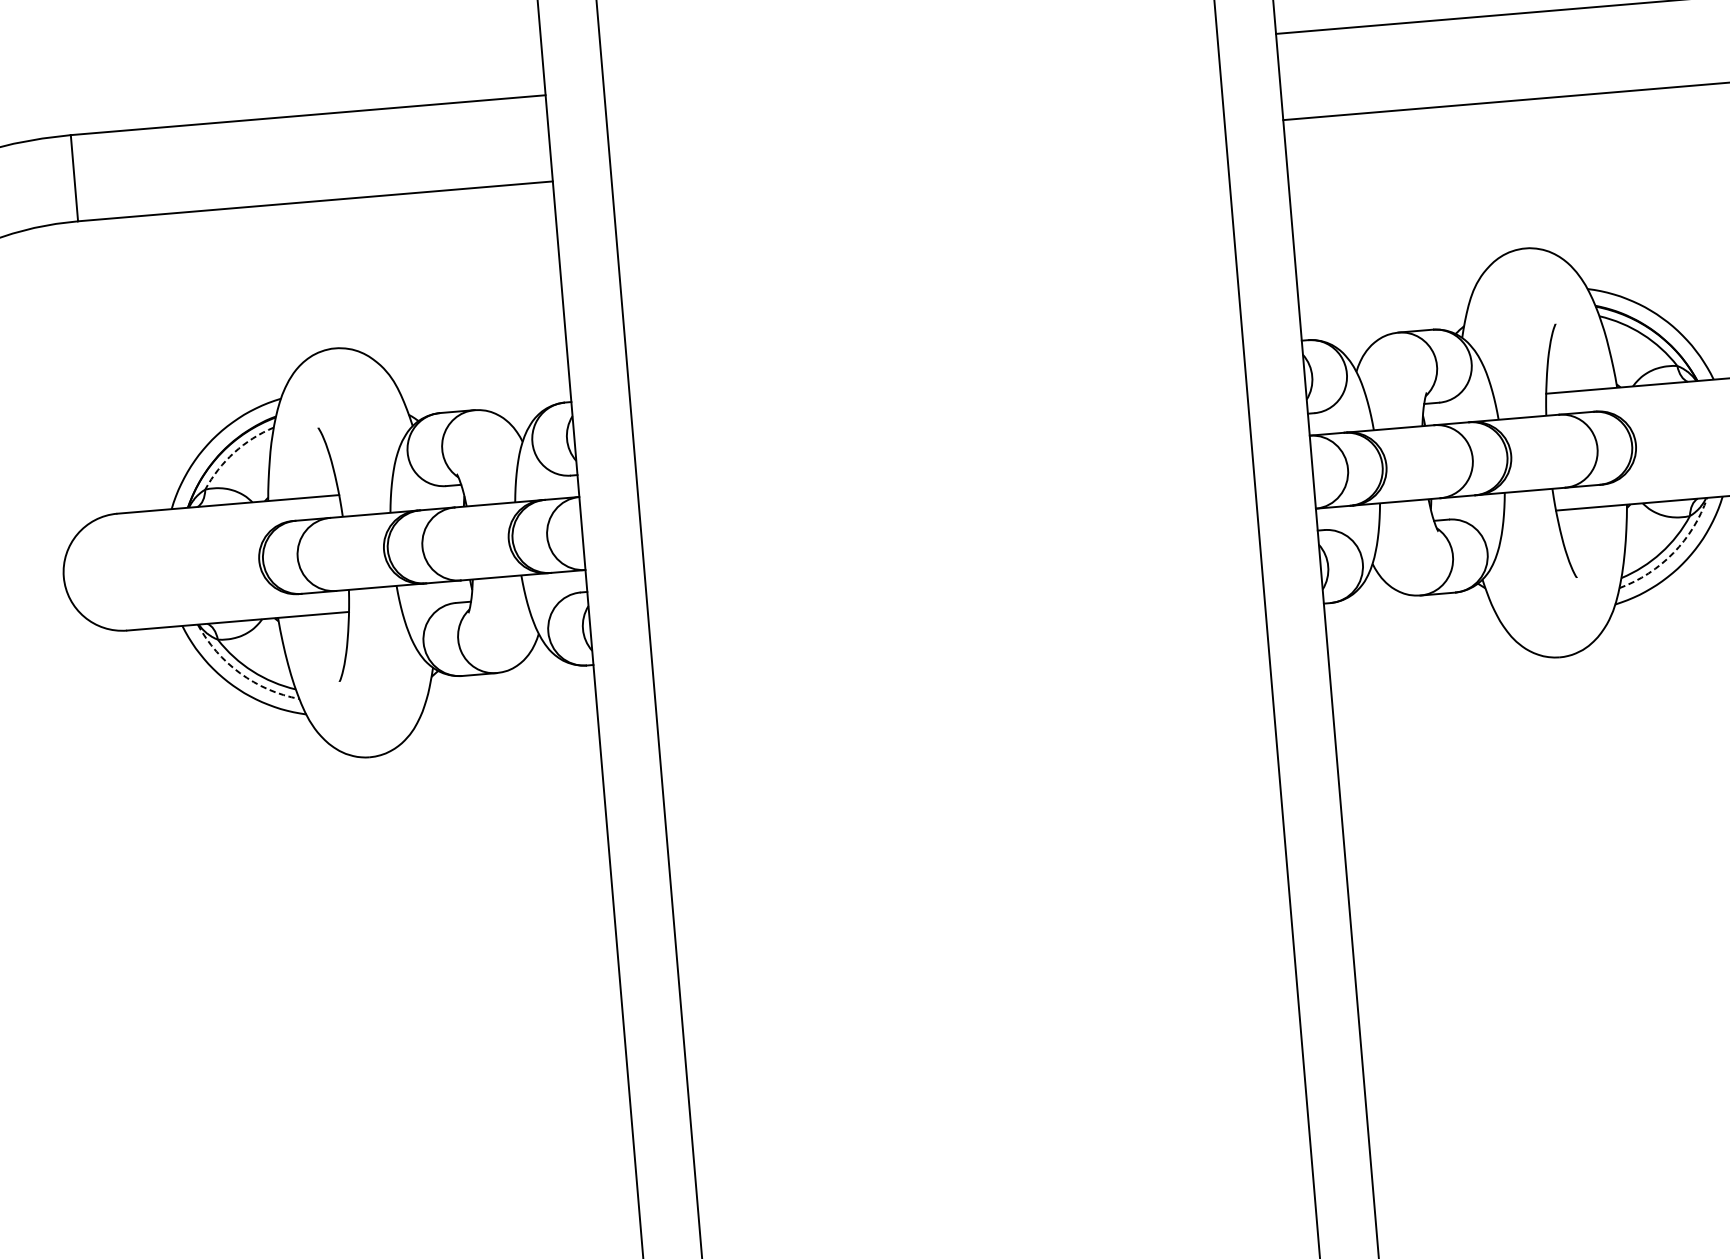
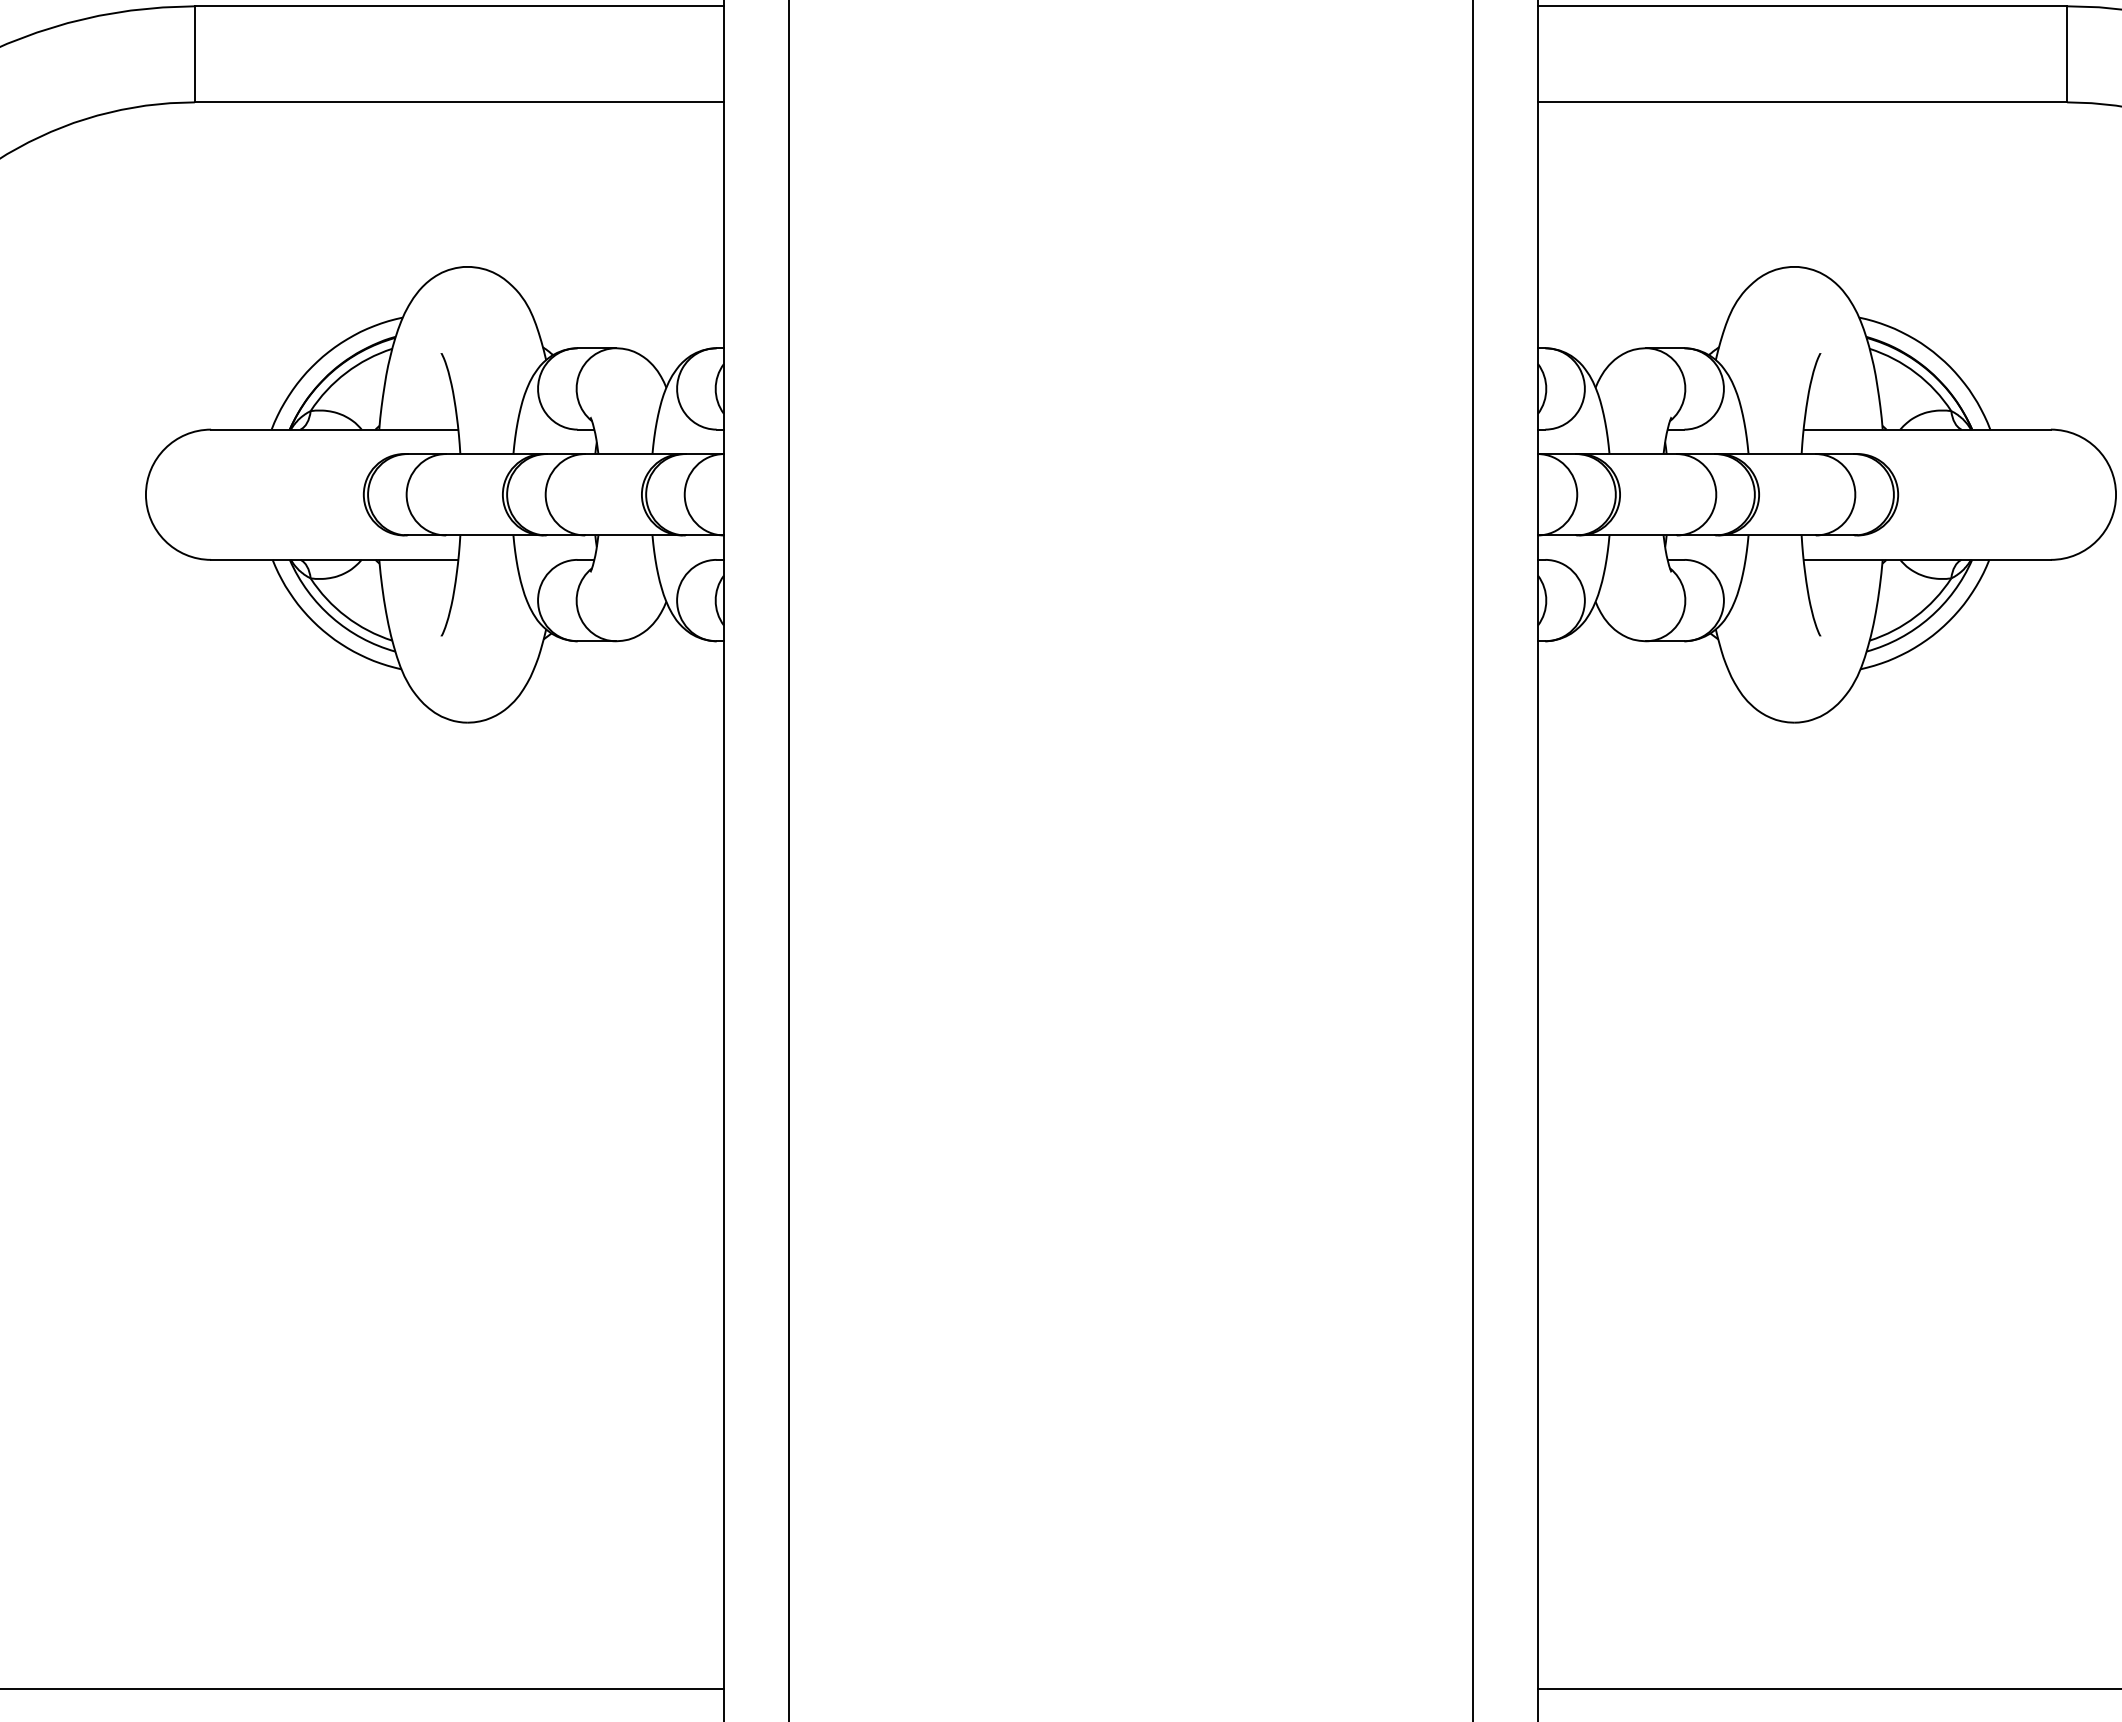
arc: (234, 452) -> (346, 372), dashed -> solid
arc: (1673, 552) -> (1929, 617), dashed -> solid
arc: (240, 673) -> (332, 617), dashed -> solid

